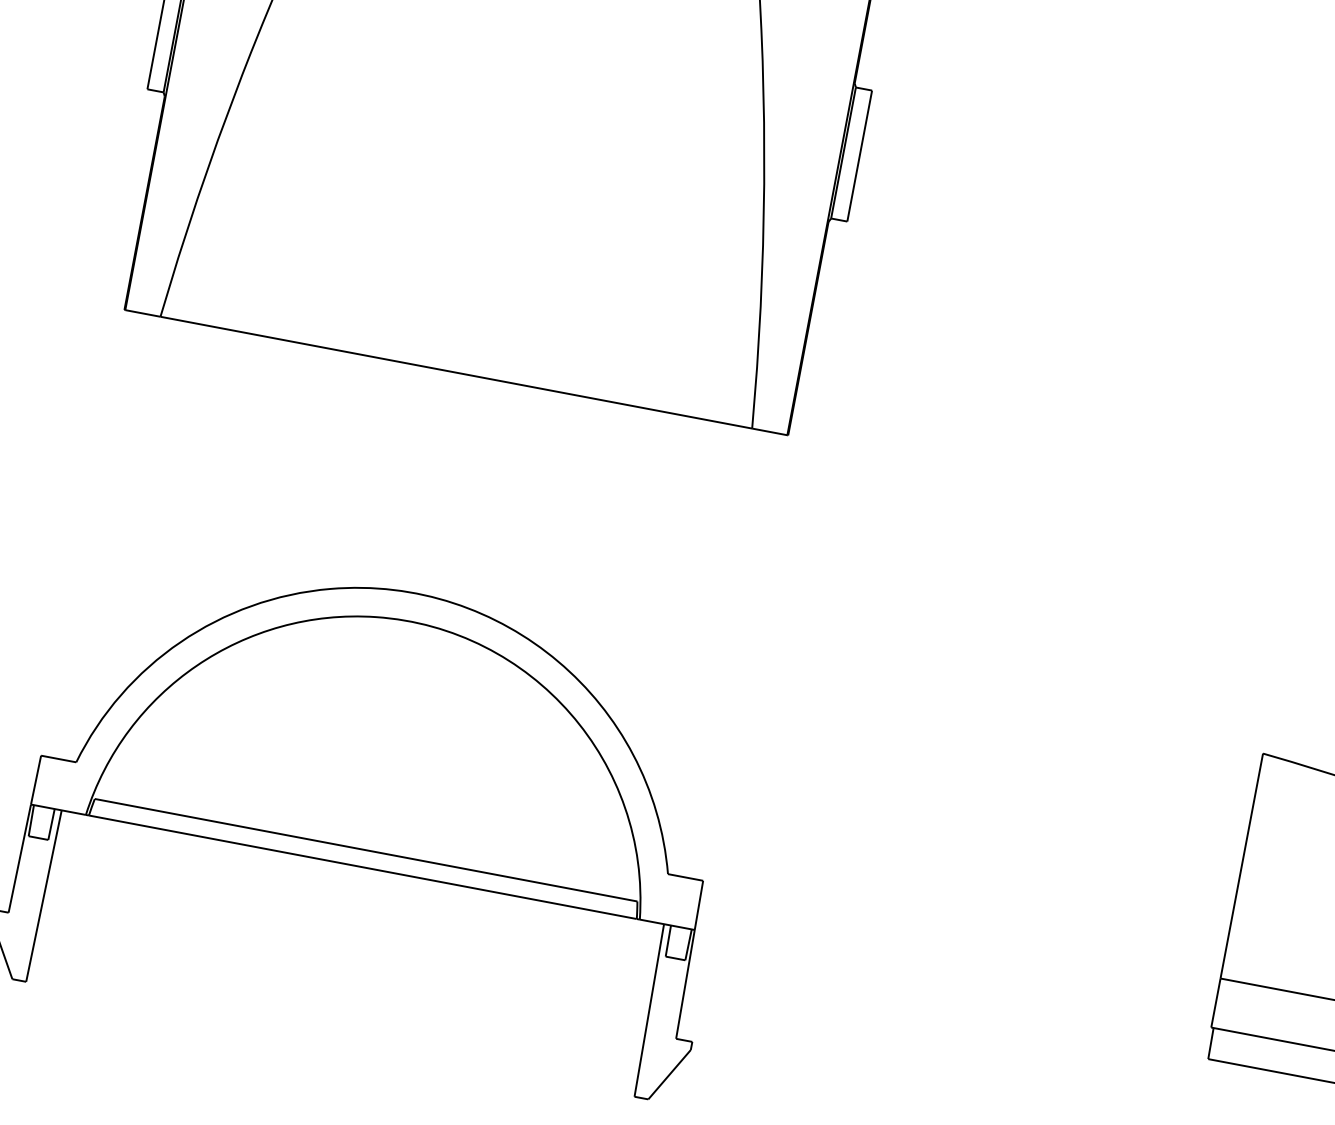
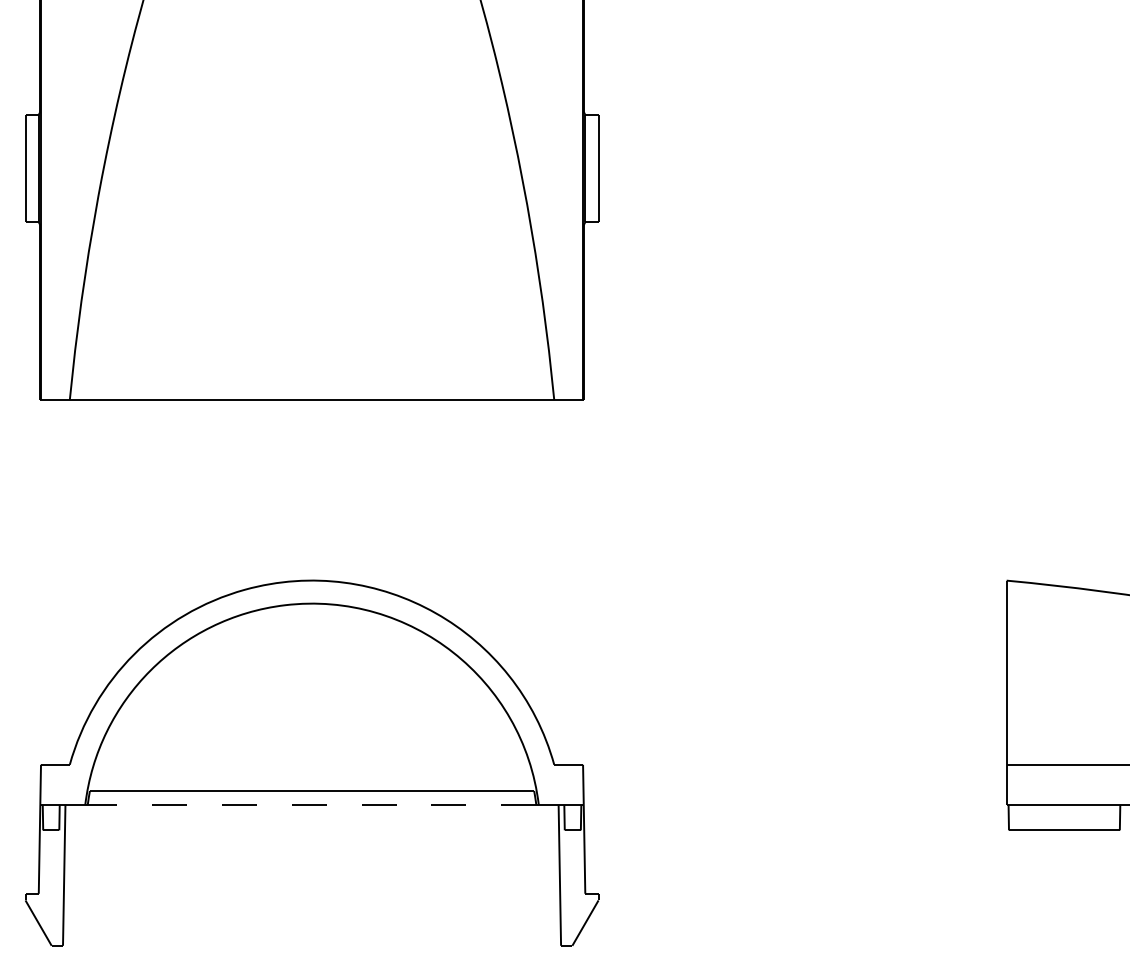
line: (362, 866) -> (311, 804), solid -> dashed

